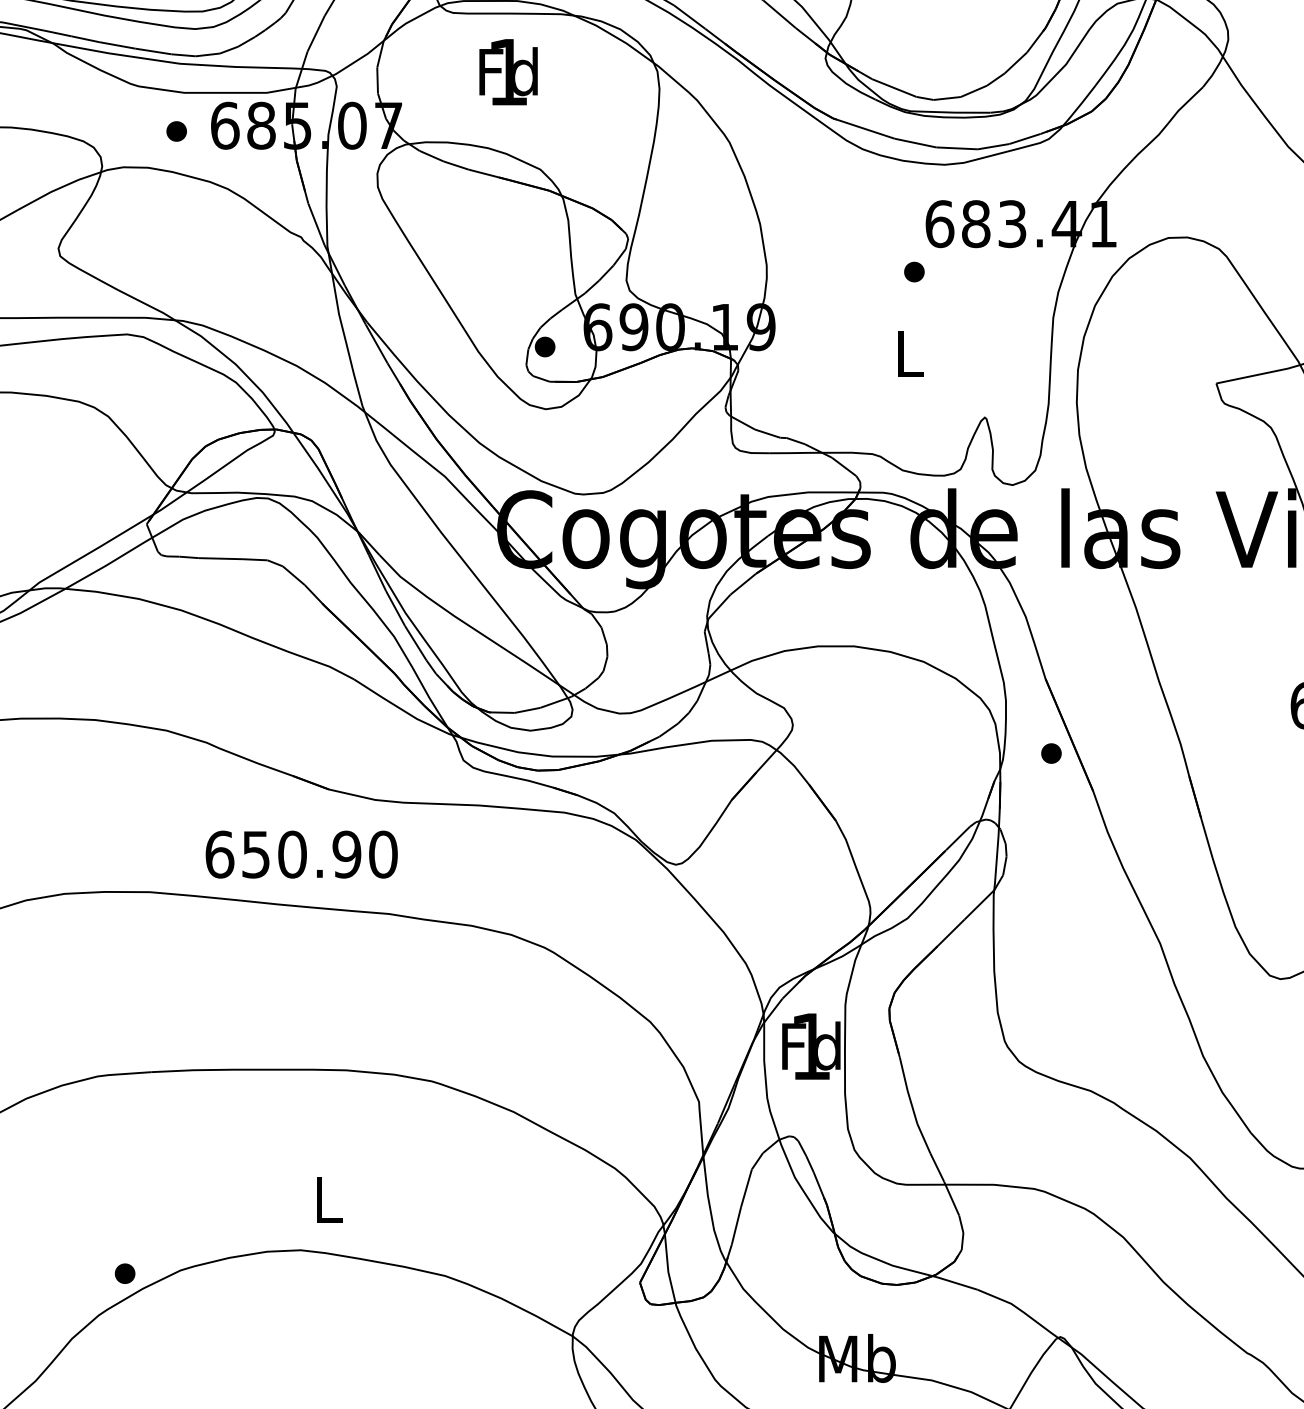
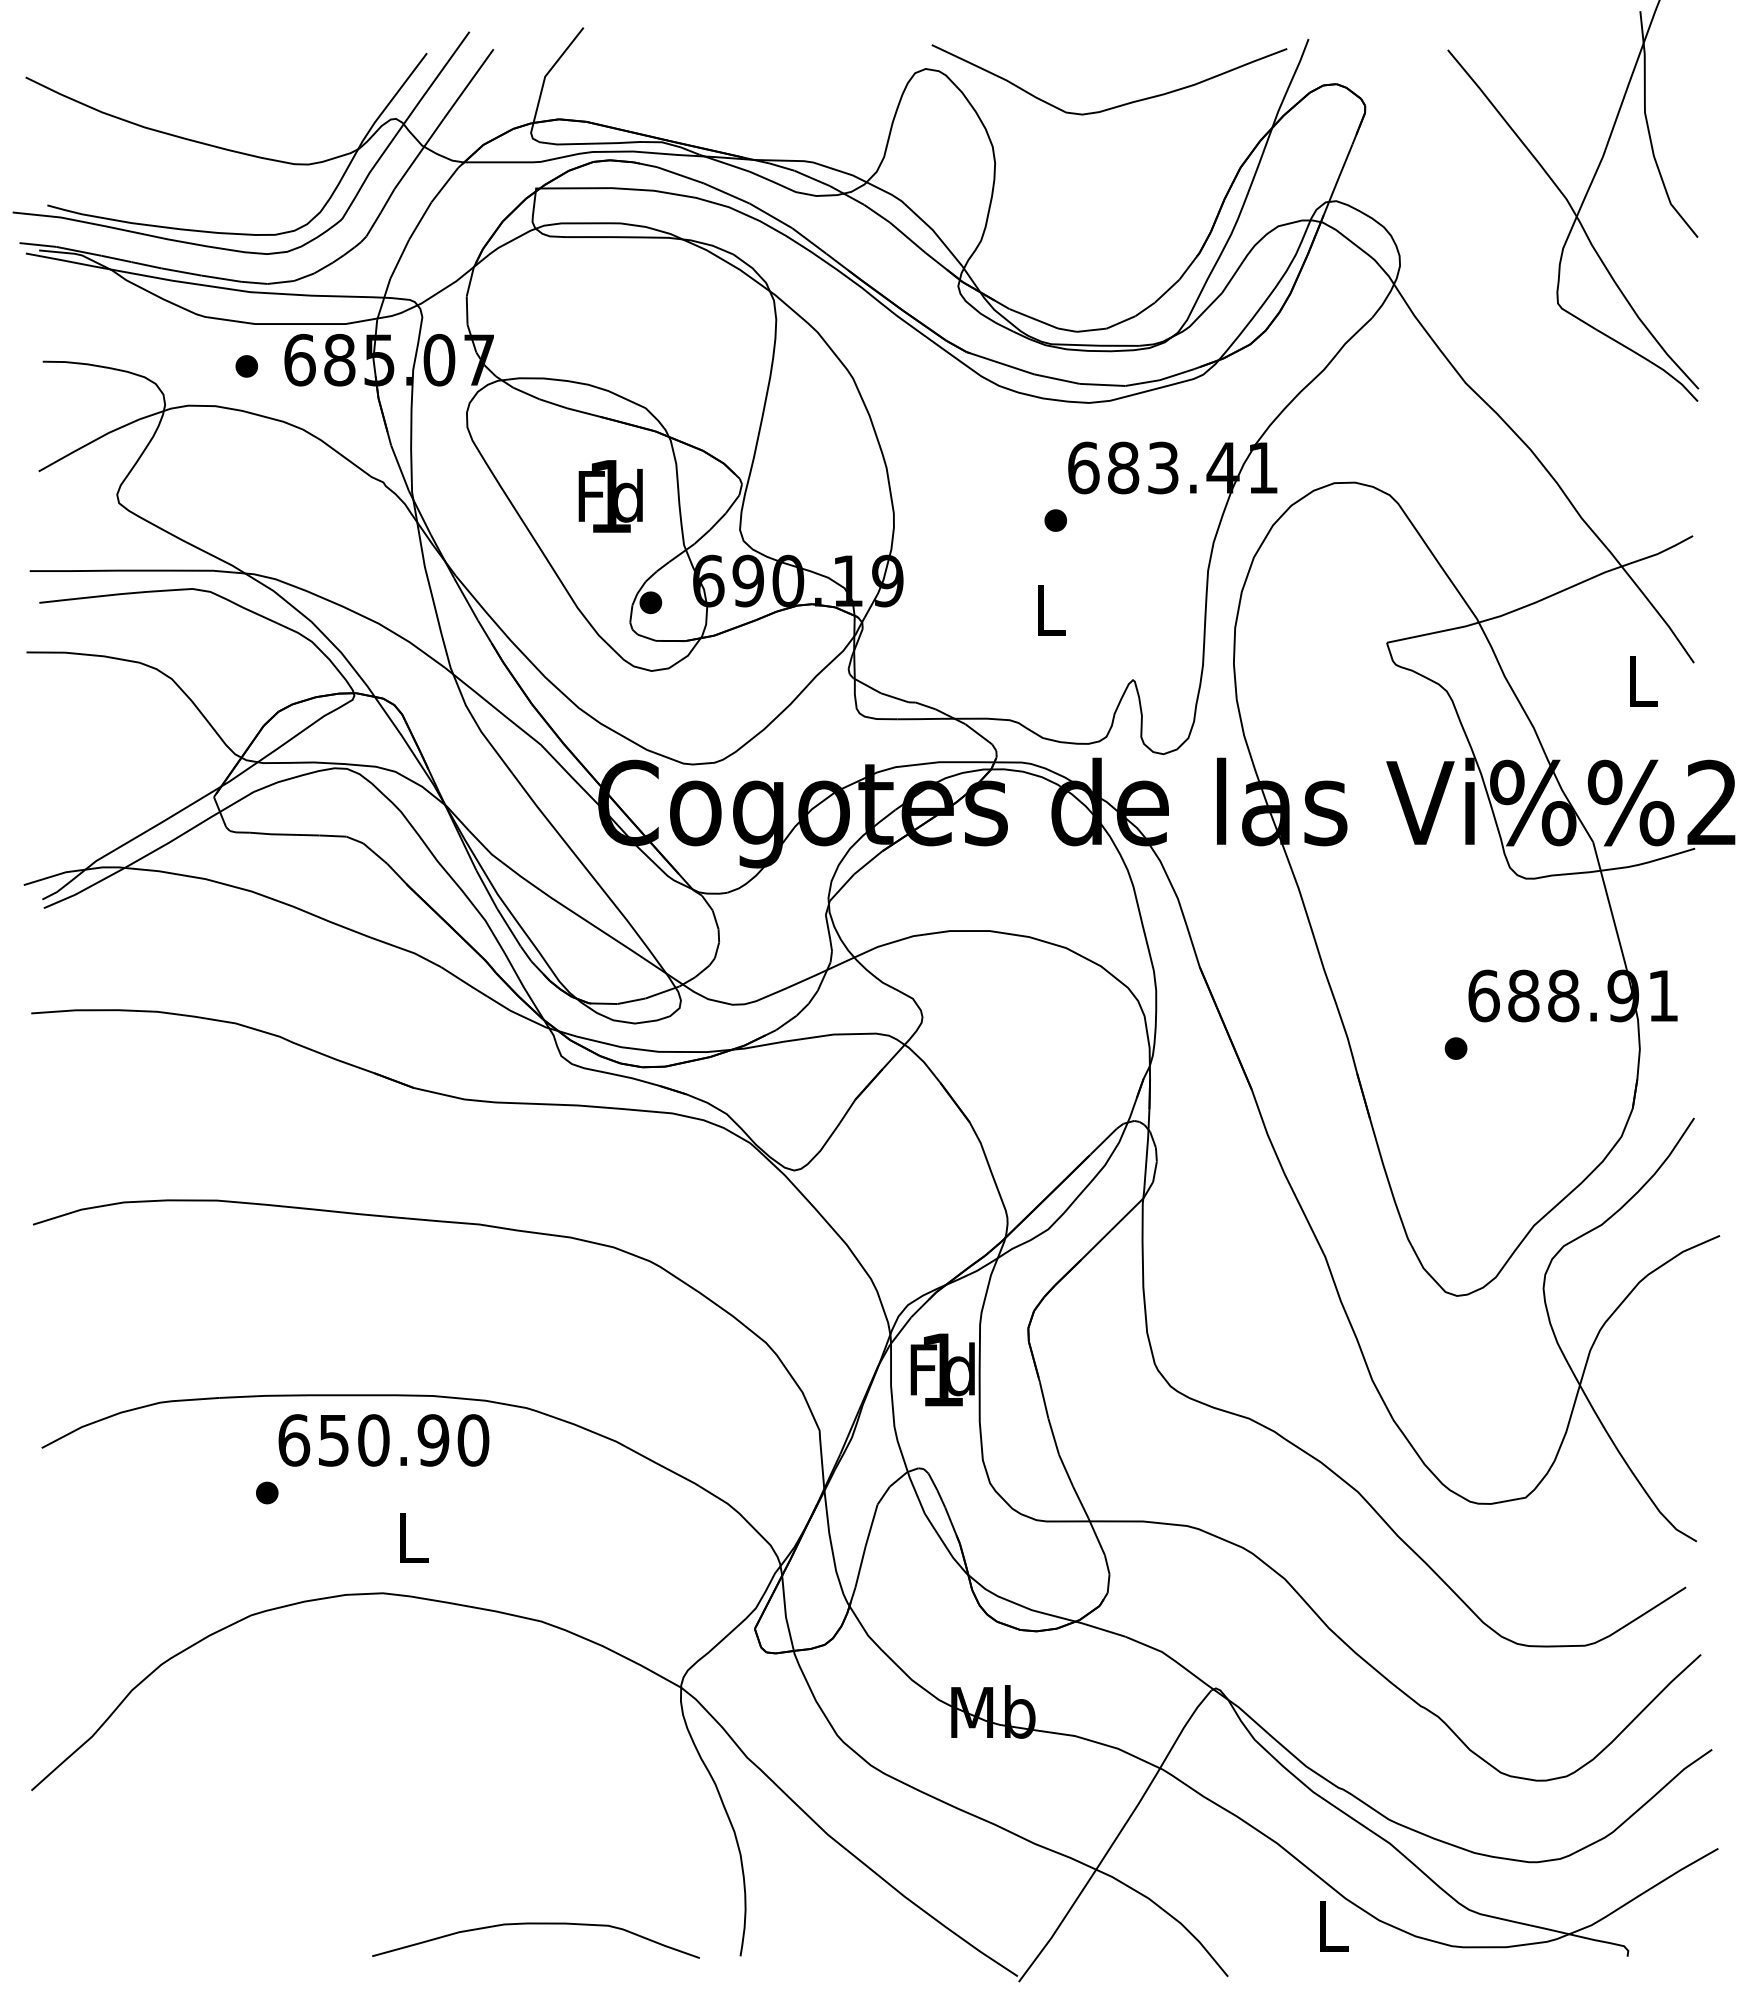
text: (508, 72) -> (610, 496), moved
part: (1050, 753) -> (1455, 1048), moved
text: (301, 854) -> (383, 1440), moved
part: (125, 1273) -> (267, 1492), moved

